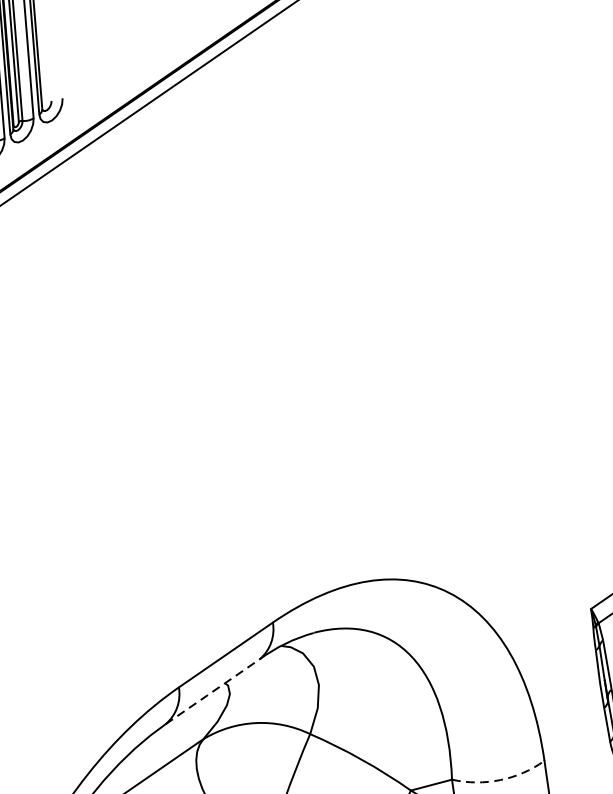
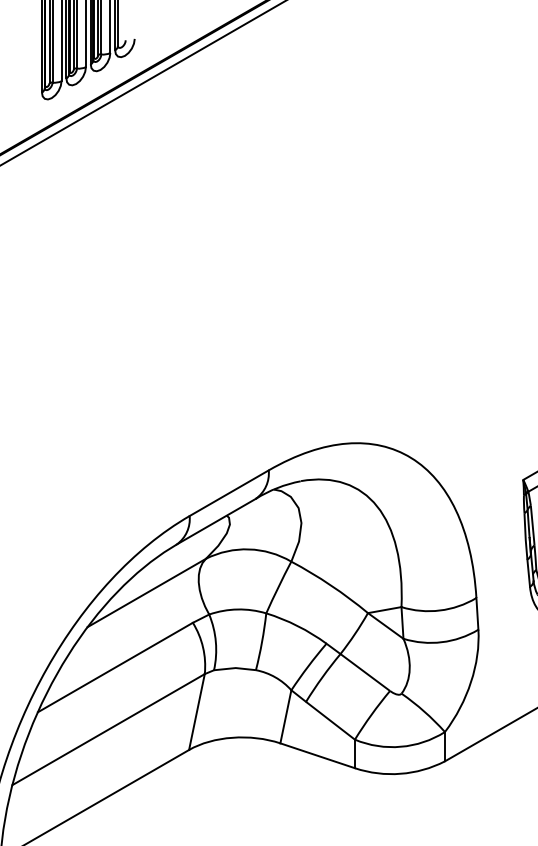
line: (212, 691) -> (216, 521), dashed -> solid
arc: (499, 780) -> (439, 610), dashed -> solid

